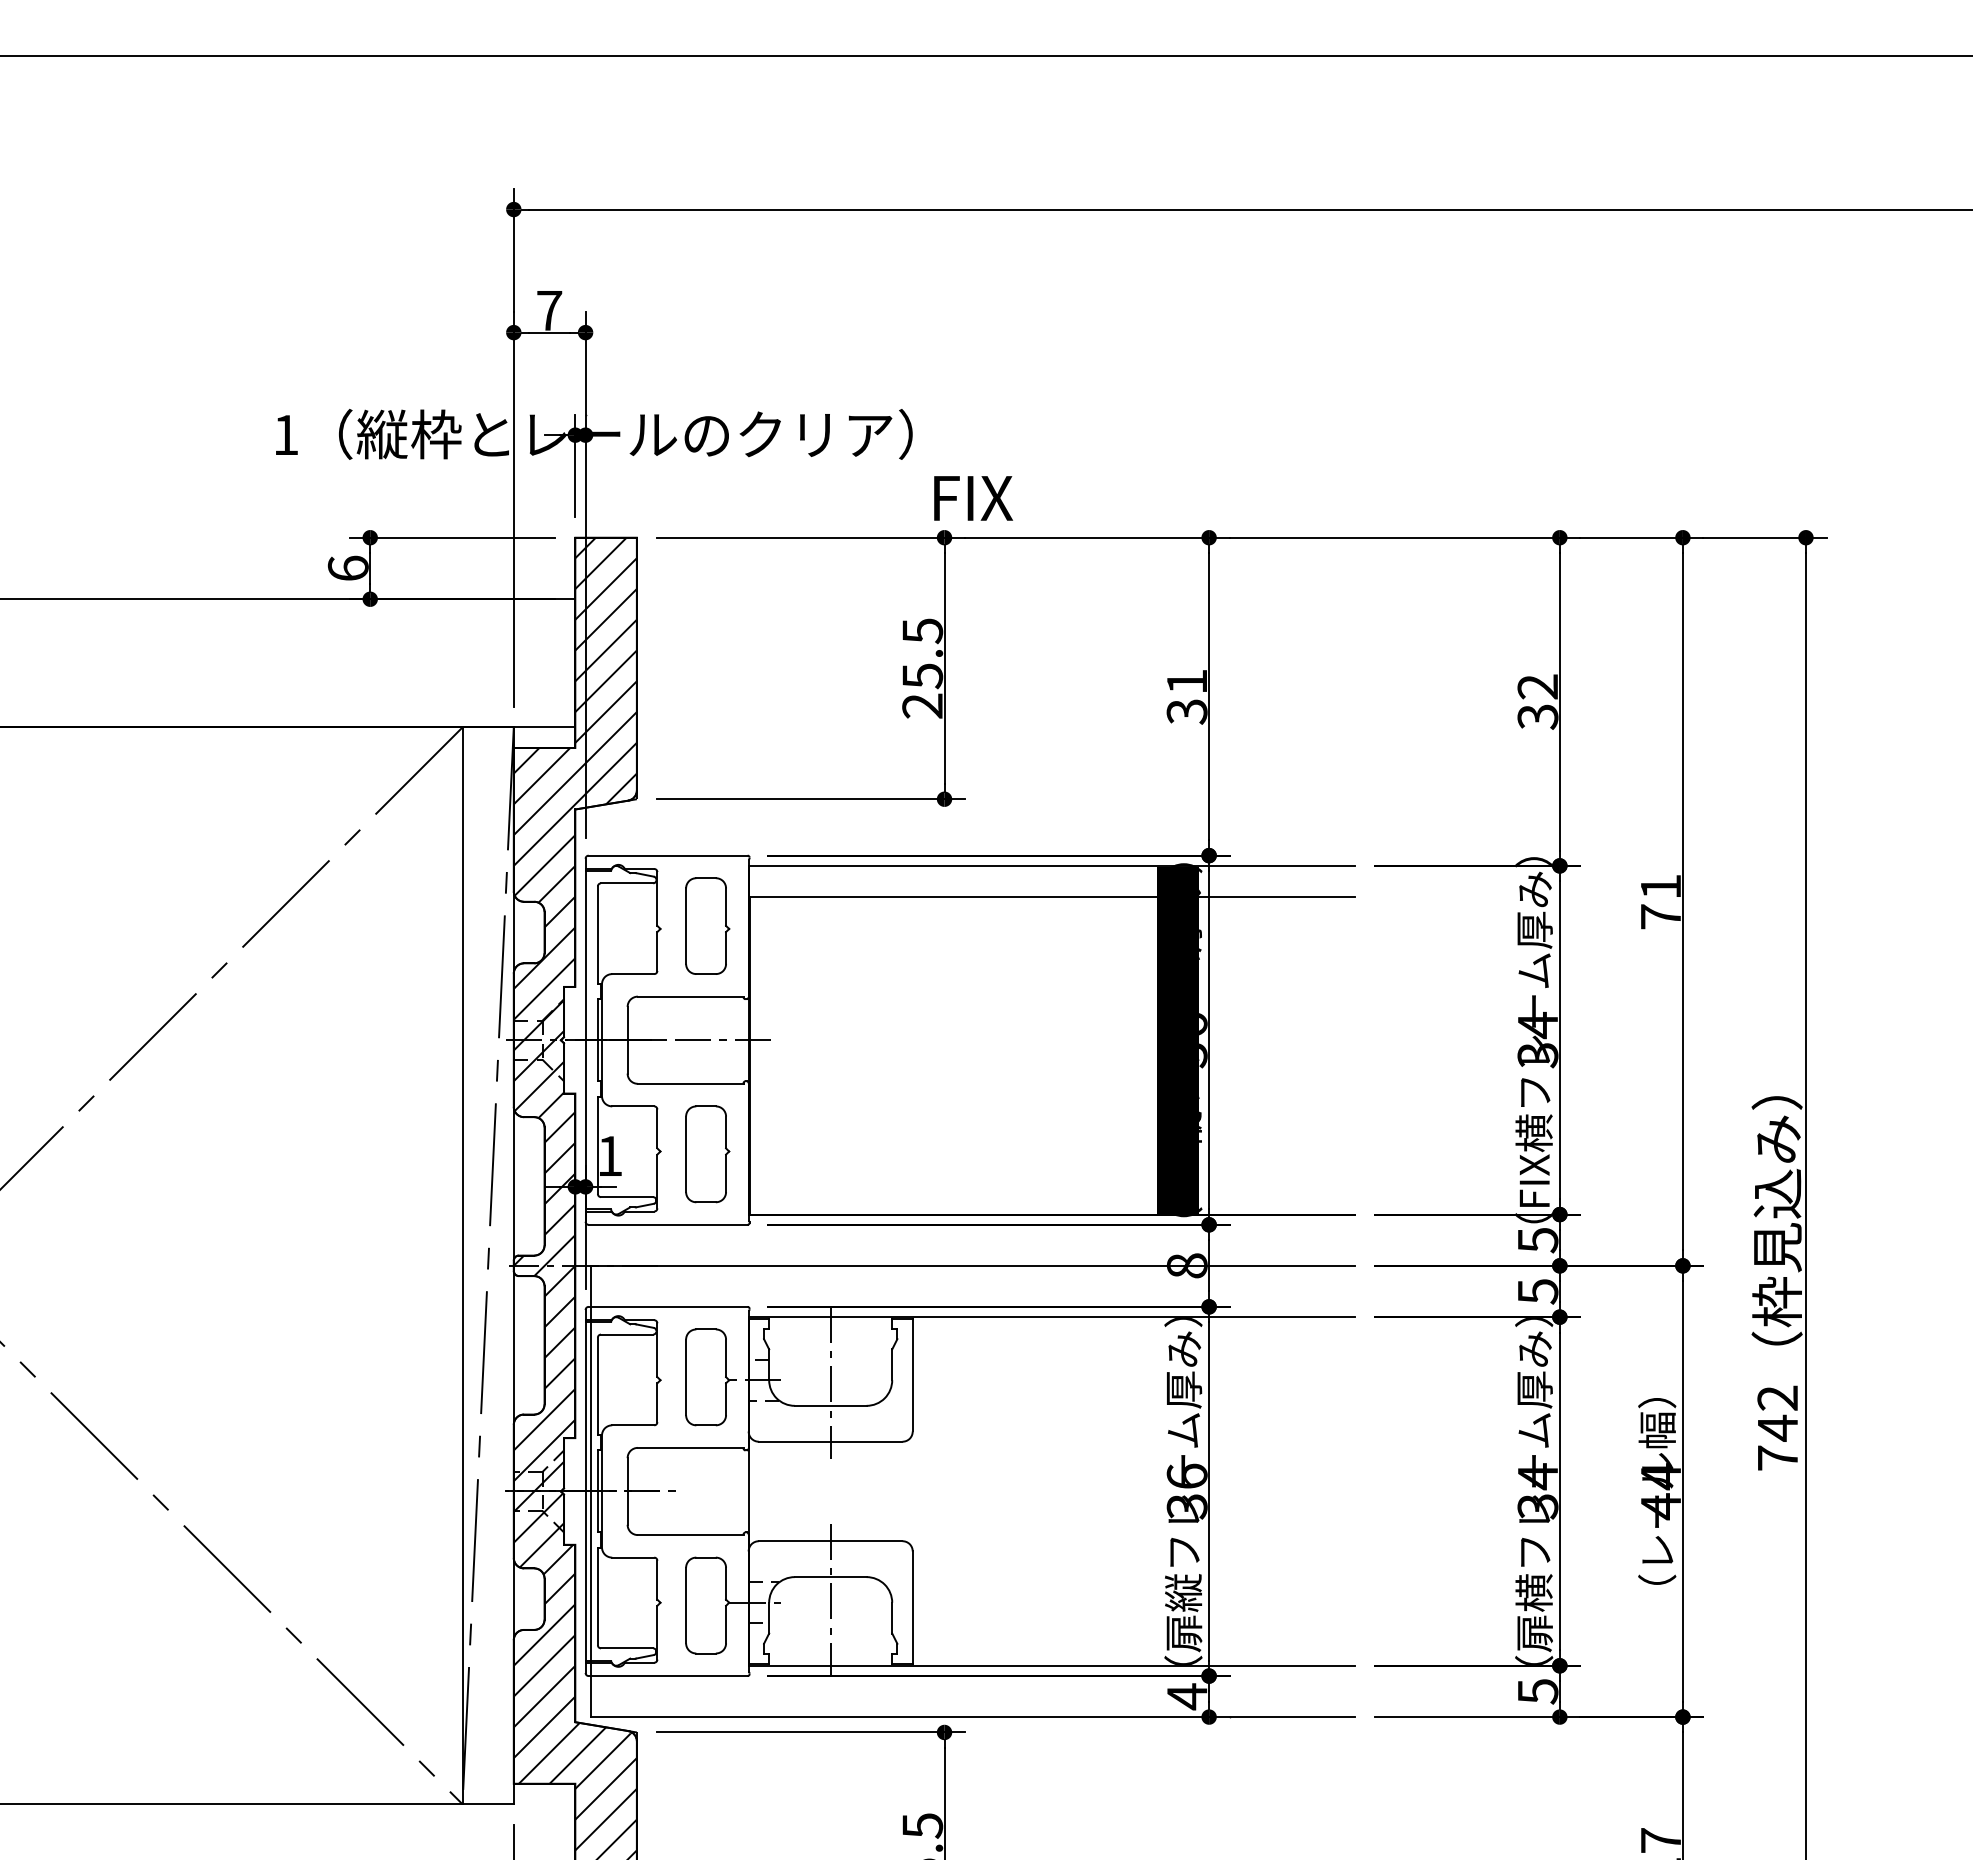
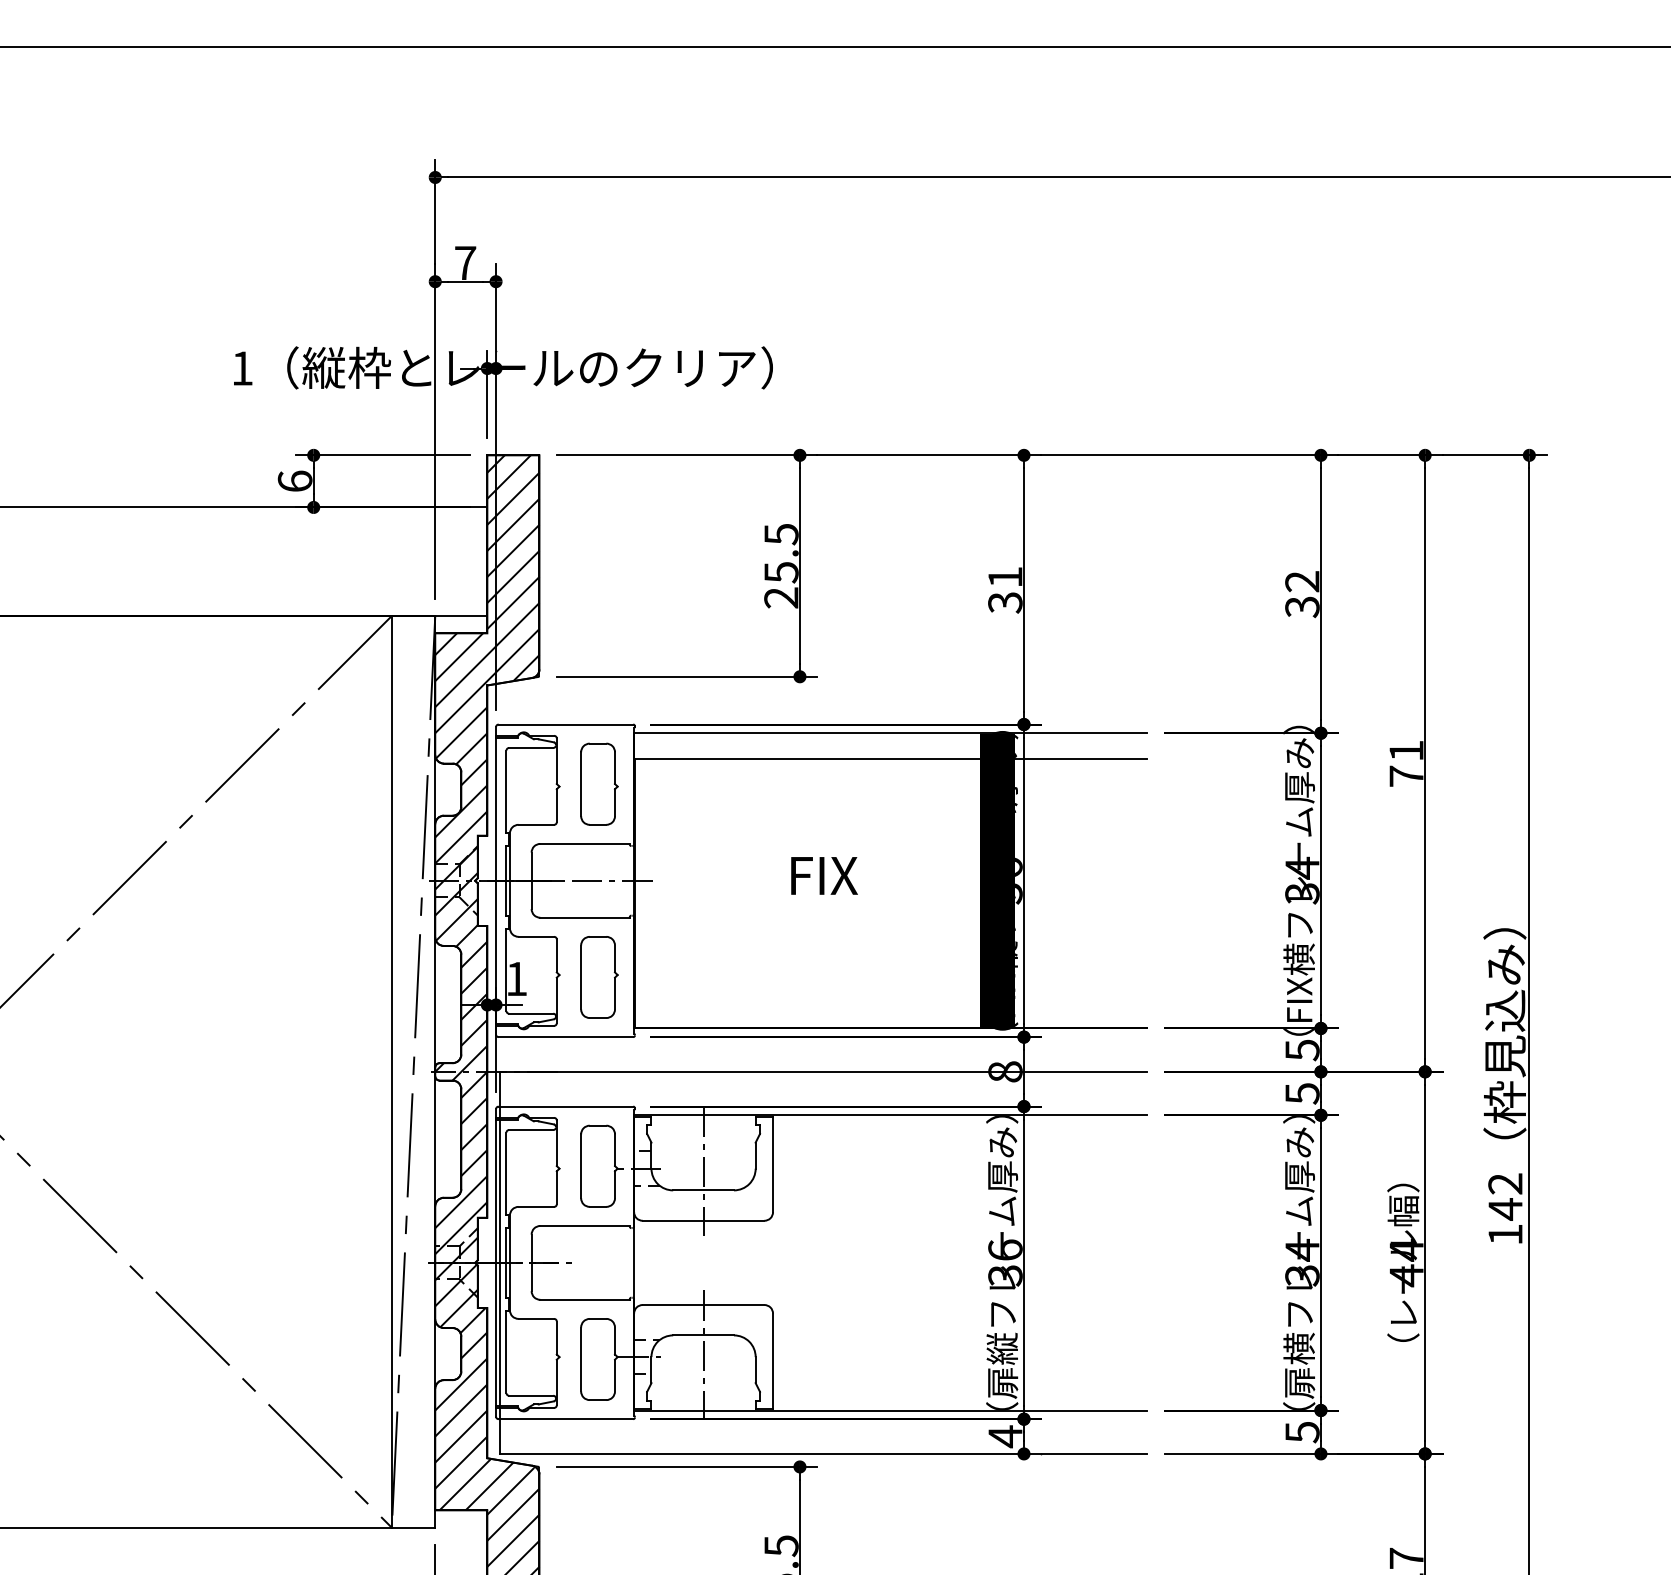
text: (973, 498) -> (824, 875), moved
text: (1777, 1457) -> (1505, 1234), 742 -> 142

